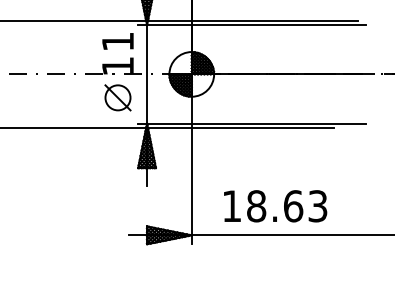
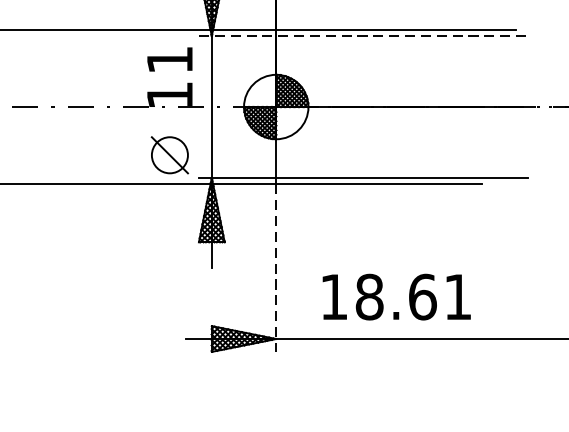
line: (252, 25) -> (363, 36), solid -> dashed
part: (117, 97) -> (169, 154), moved
line: (191, 186) -> (275, 268), solid -> dashed
text: (317, 206) -> (457, 297), 18.63 -> 18.61

